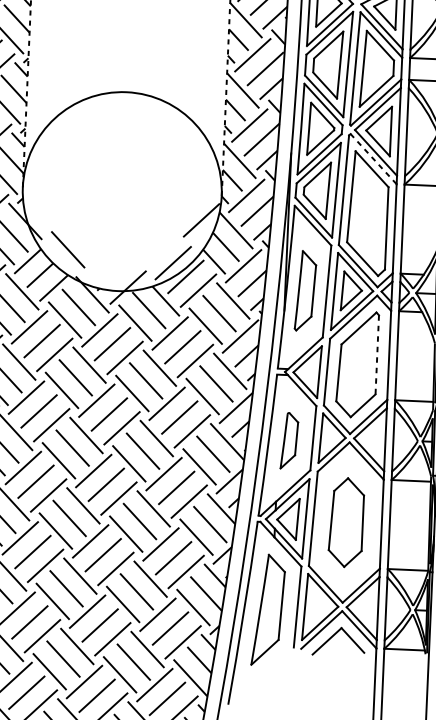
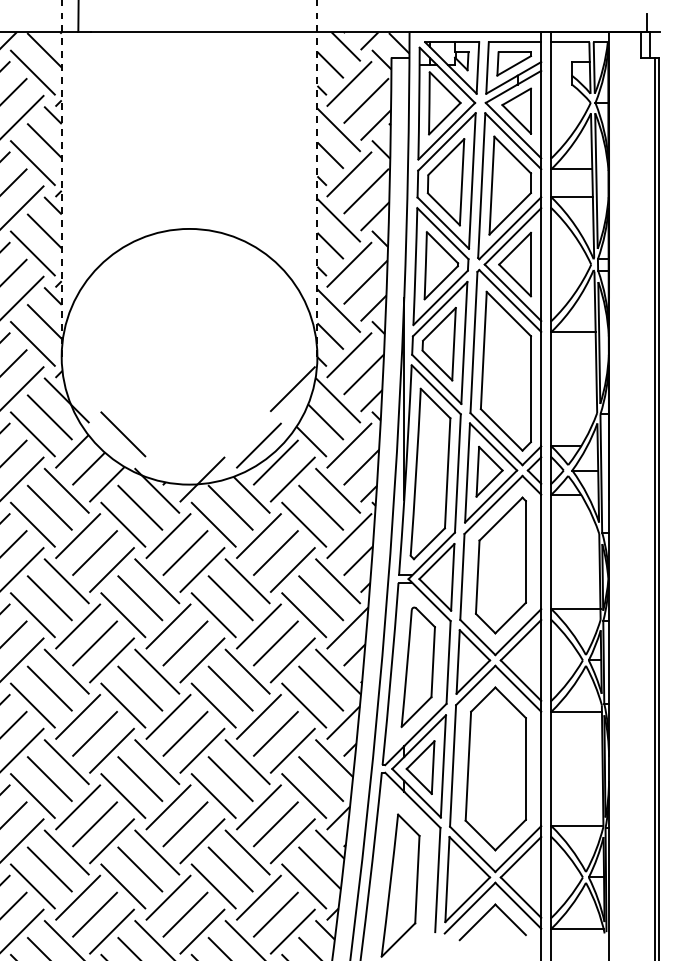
line: (373, 158) -> (510, 300), dashed -> solid
part: (305, 290) -> (430, 473), size x1.67
line: (376, 354) -> (525, 551), dashed -> solid
part: (289, 441) -> (417, 667), size x1.67
part: (346, 522) -> (495, 768), size x1.43

